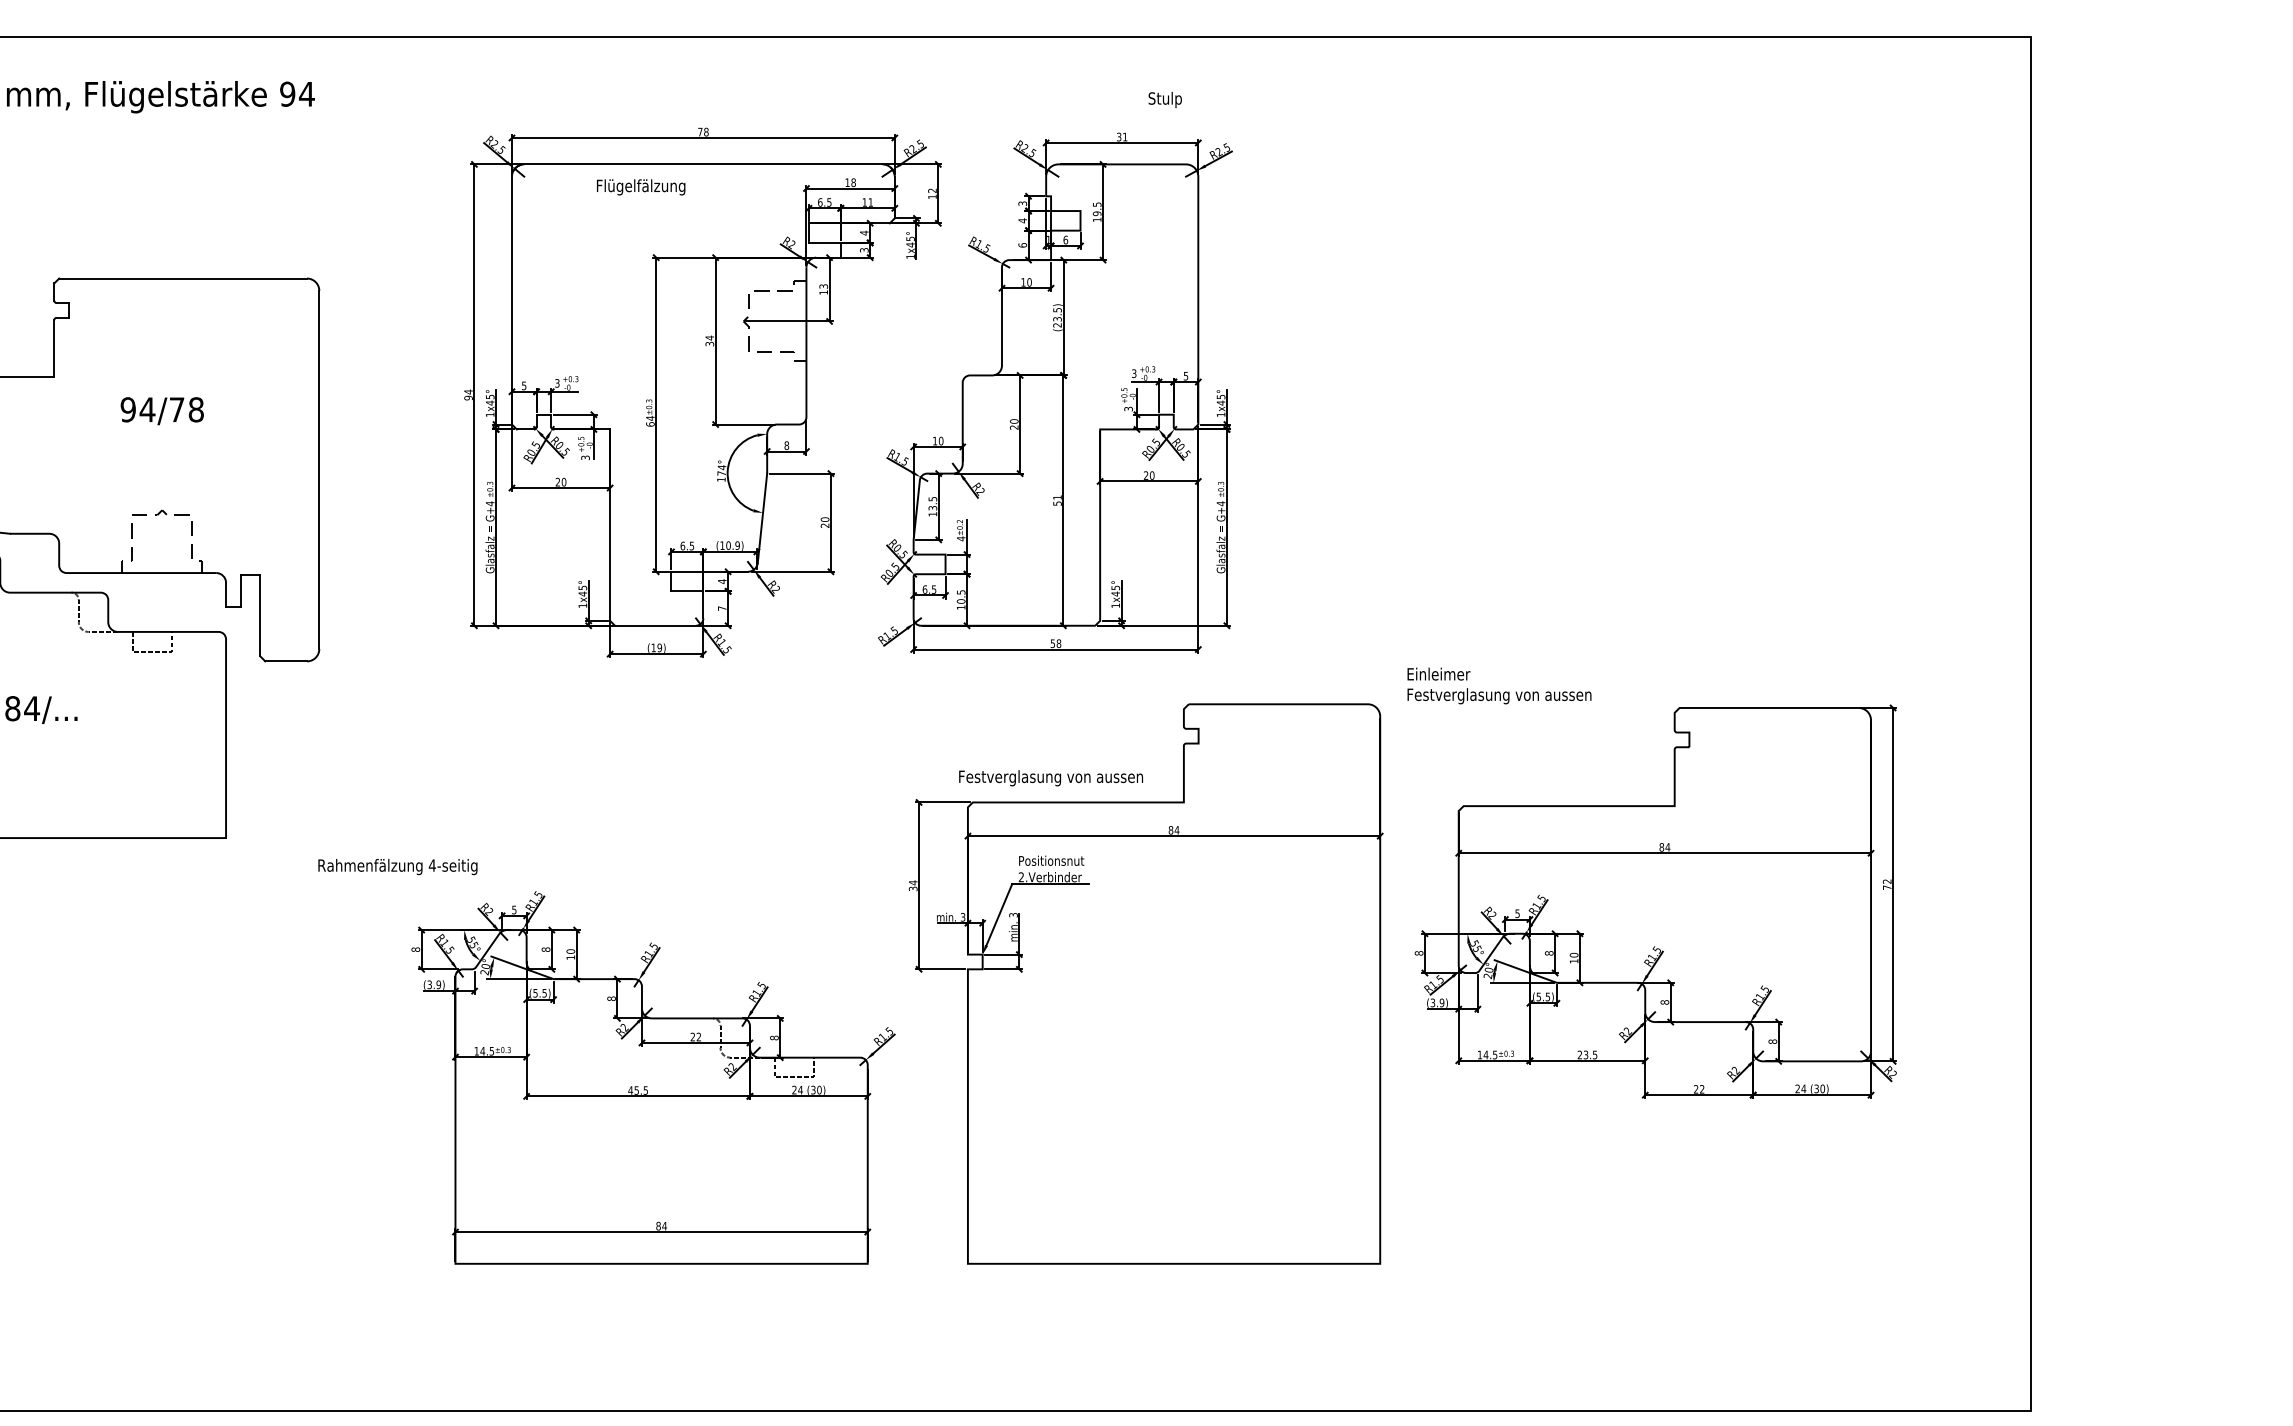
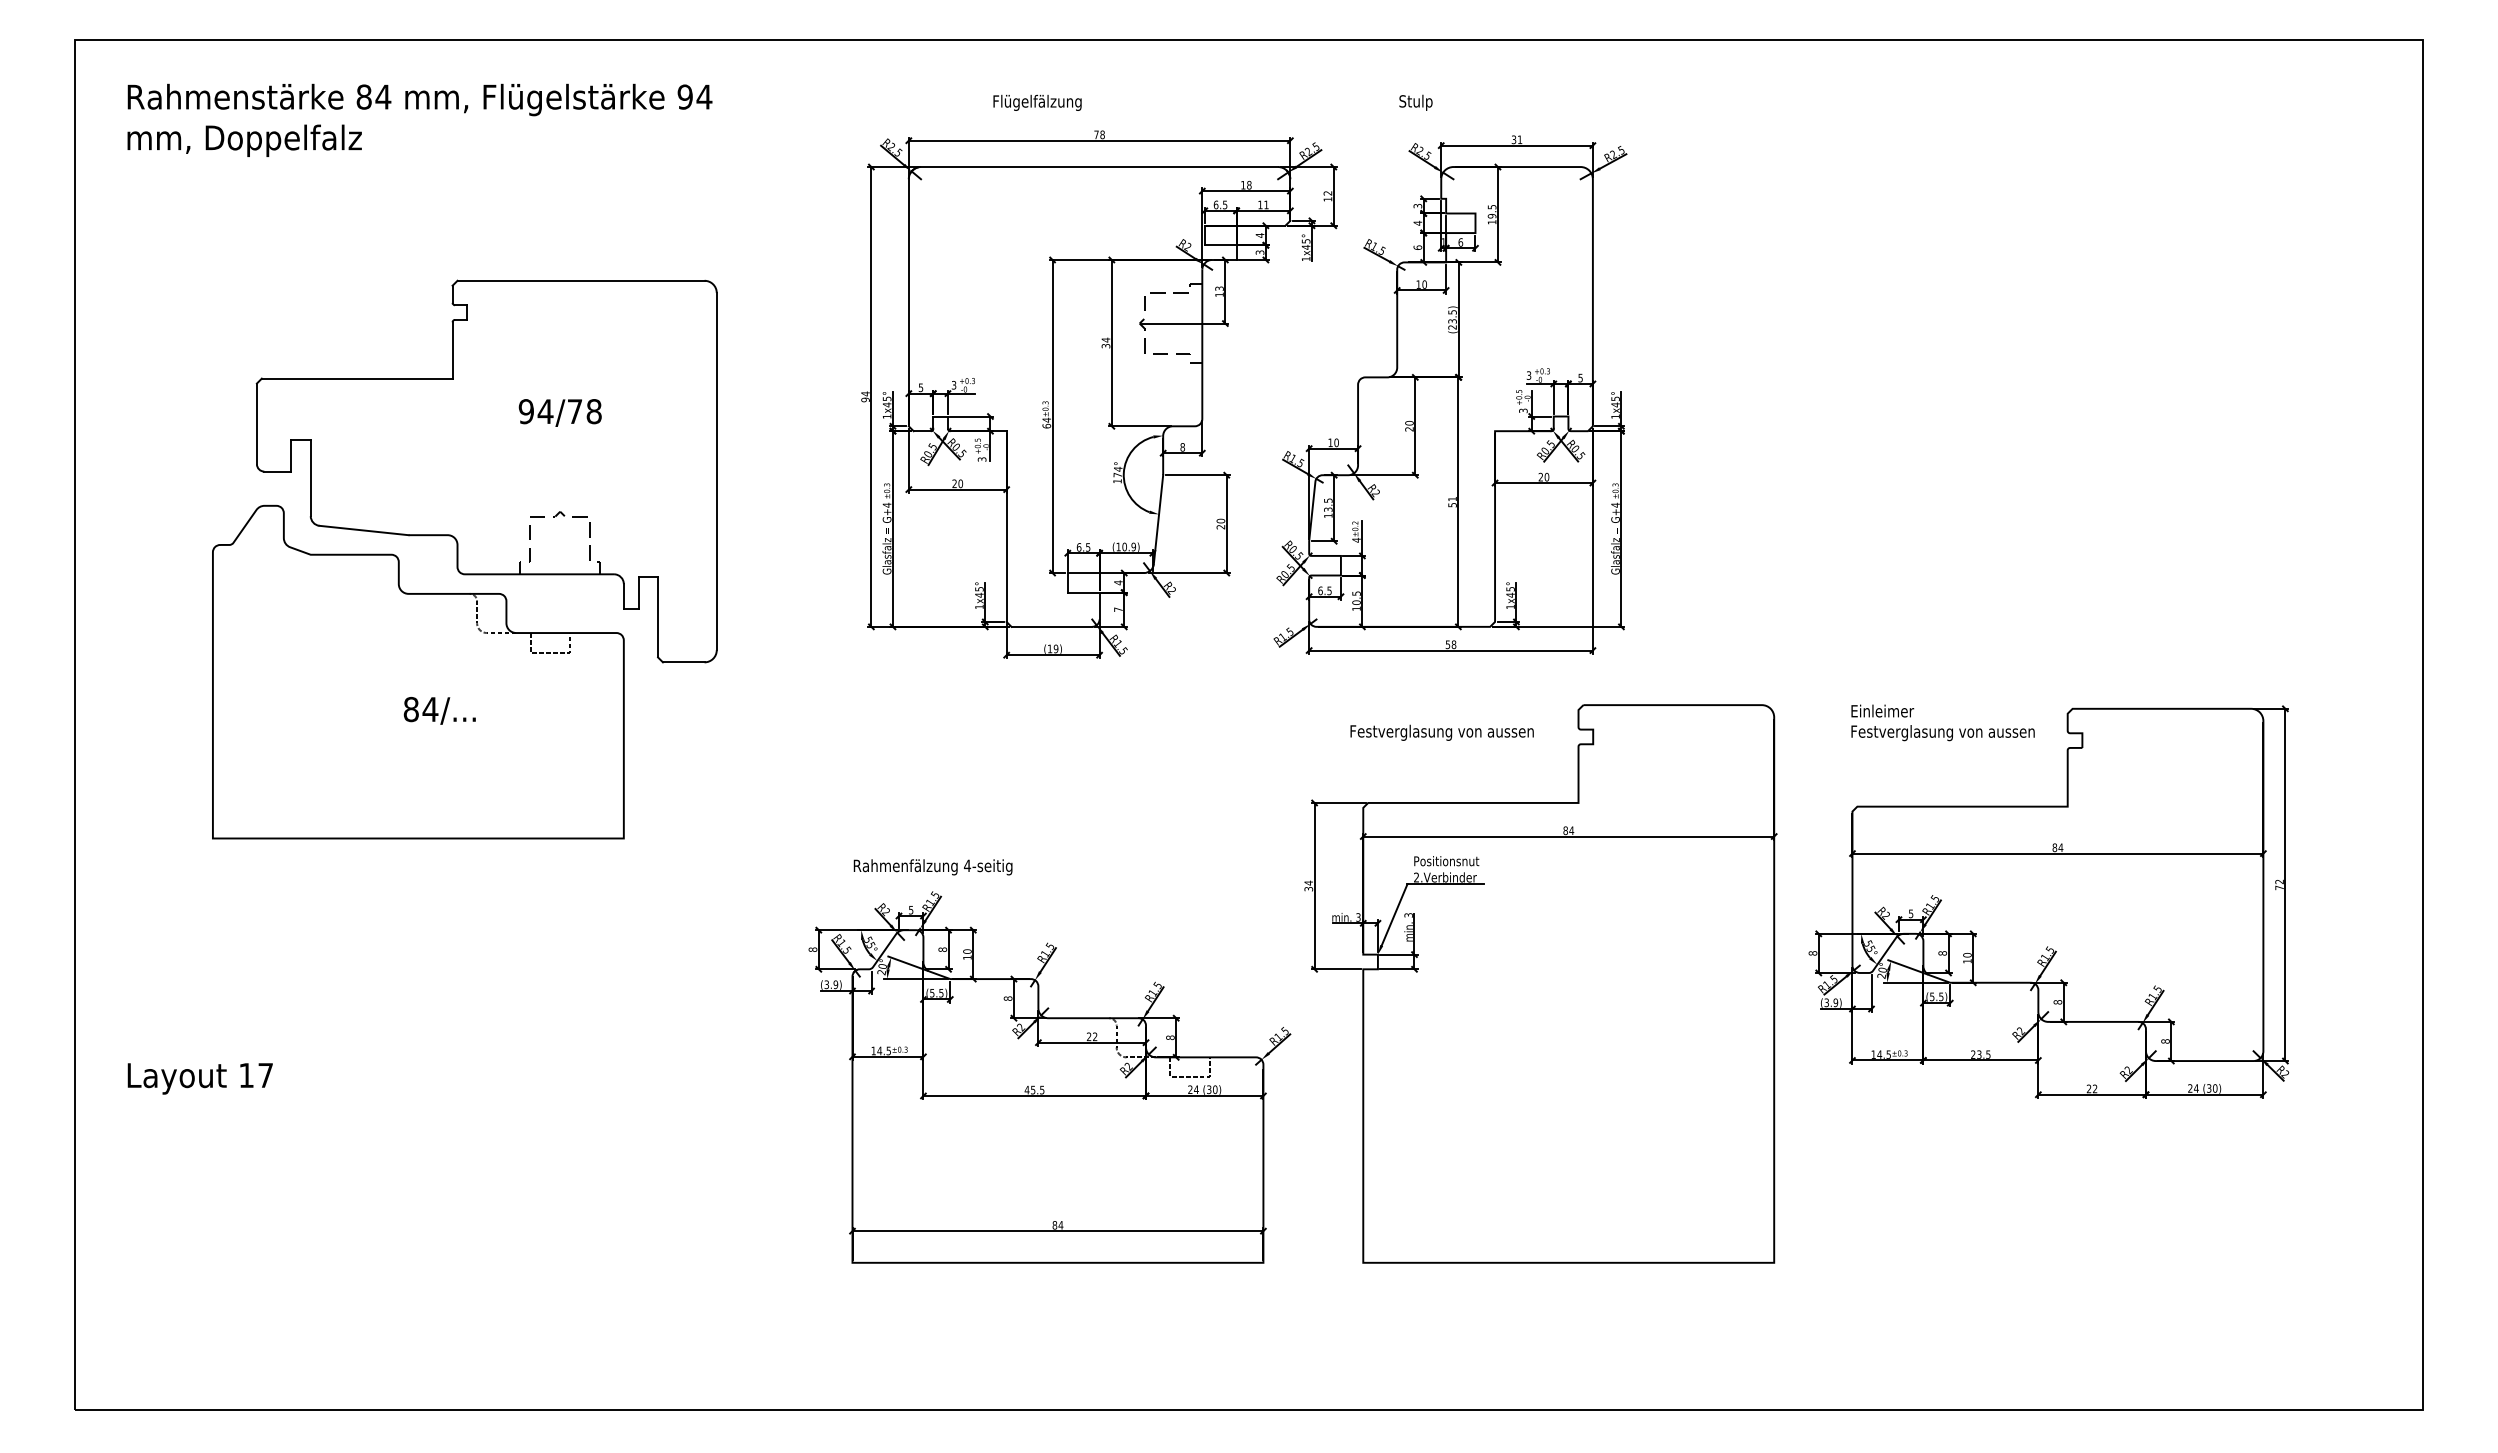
text: (1164, 99) -> (1415, 102), moved
text: (641, 186) -> (1037, 102), moved
text: (1498, 685) -> (1942, 722), moved
text: (1050, 777) -> (1441, 732), moved
text: (397, 867) -> (932, 867), moved

